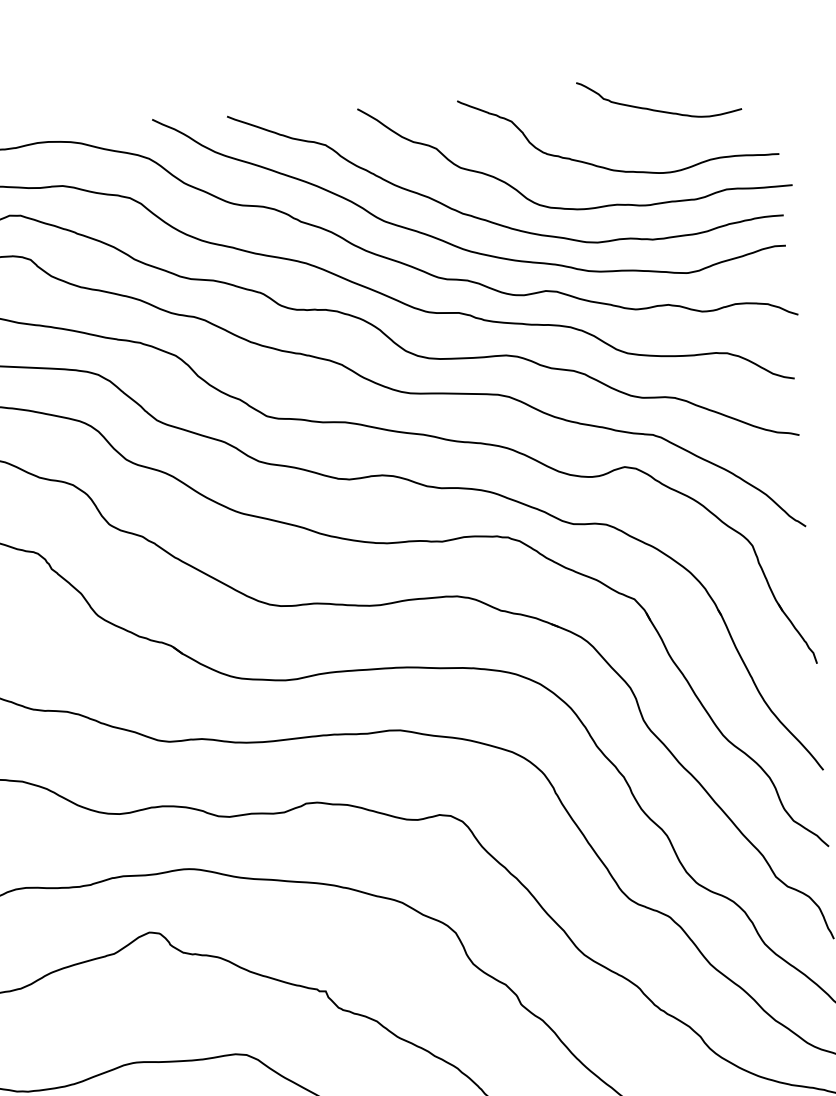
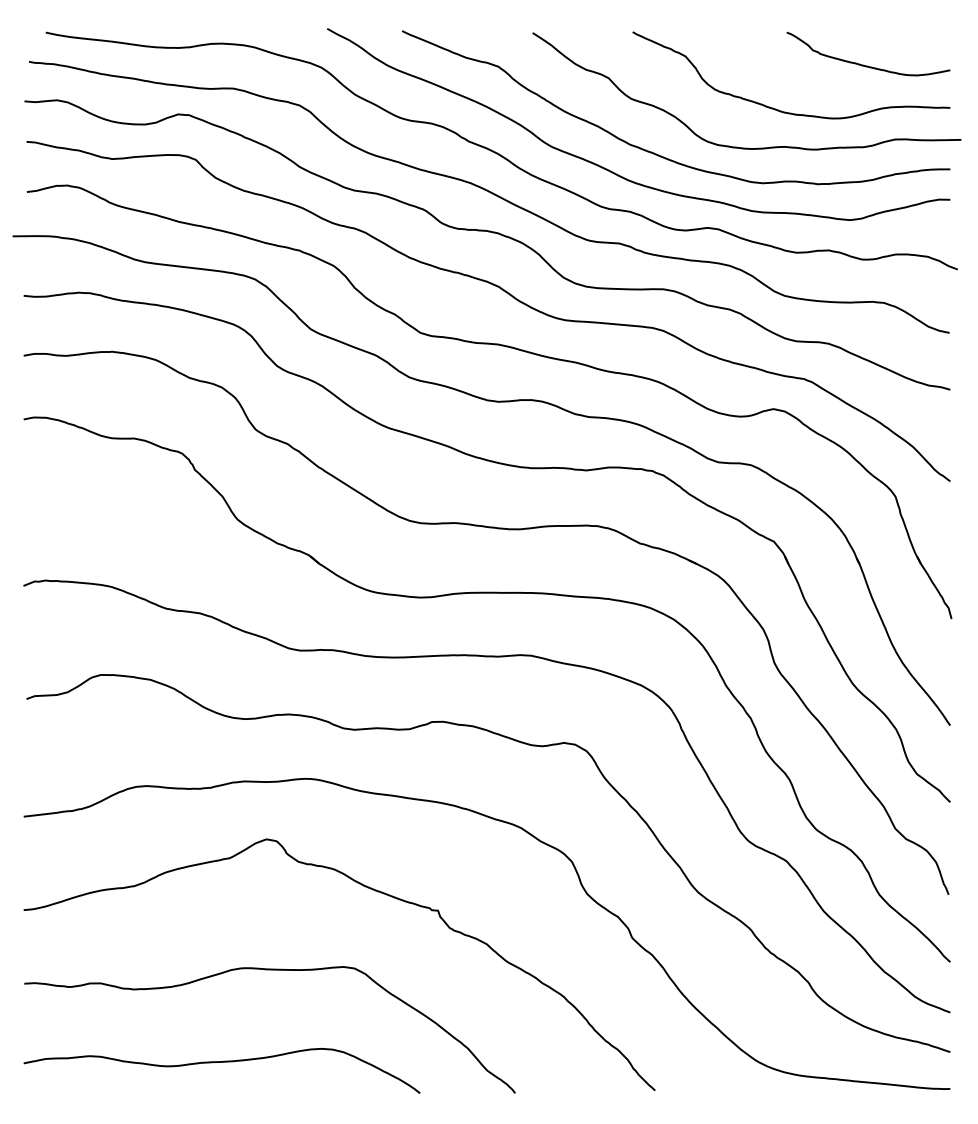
curve: (659, 110) -> (867, 65), moved

